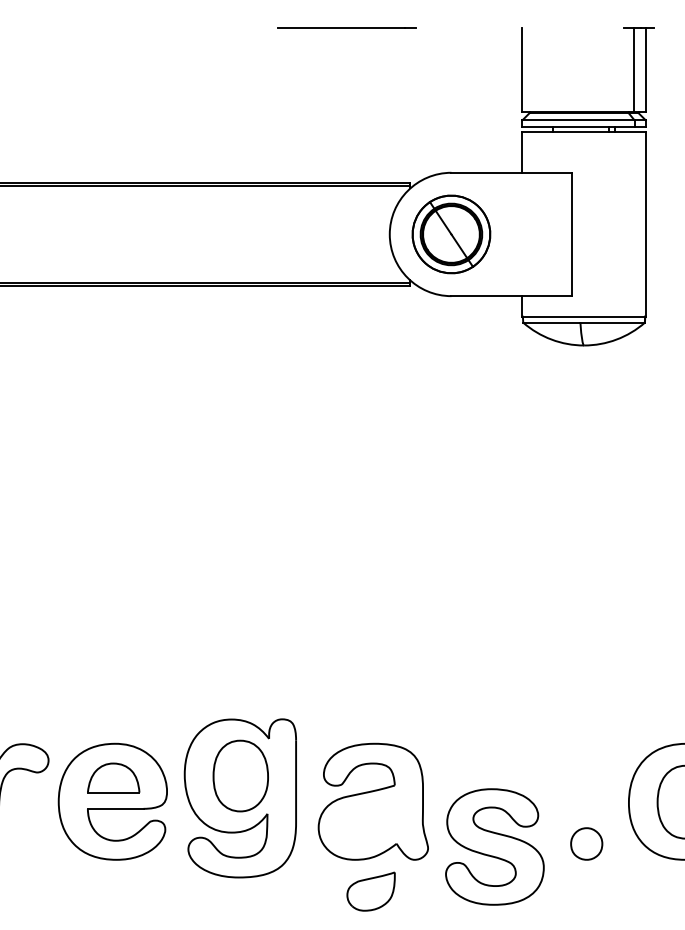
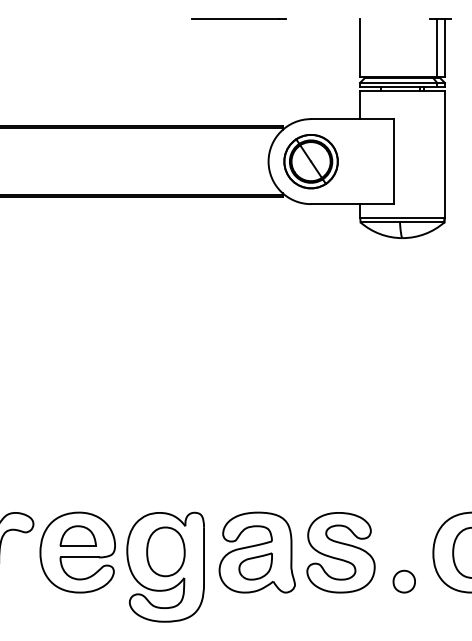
part: (240, 797) -> (165, 566), moved
part: (494, 846) -> (340, 552), moved
part: (370, 891) -> (255, 566), moved

